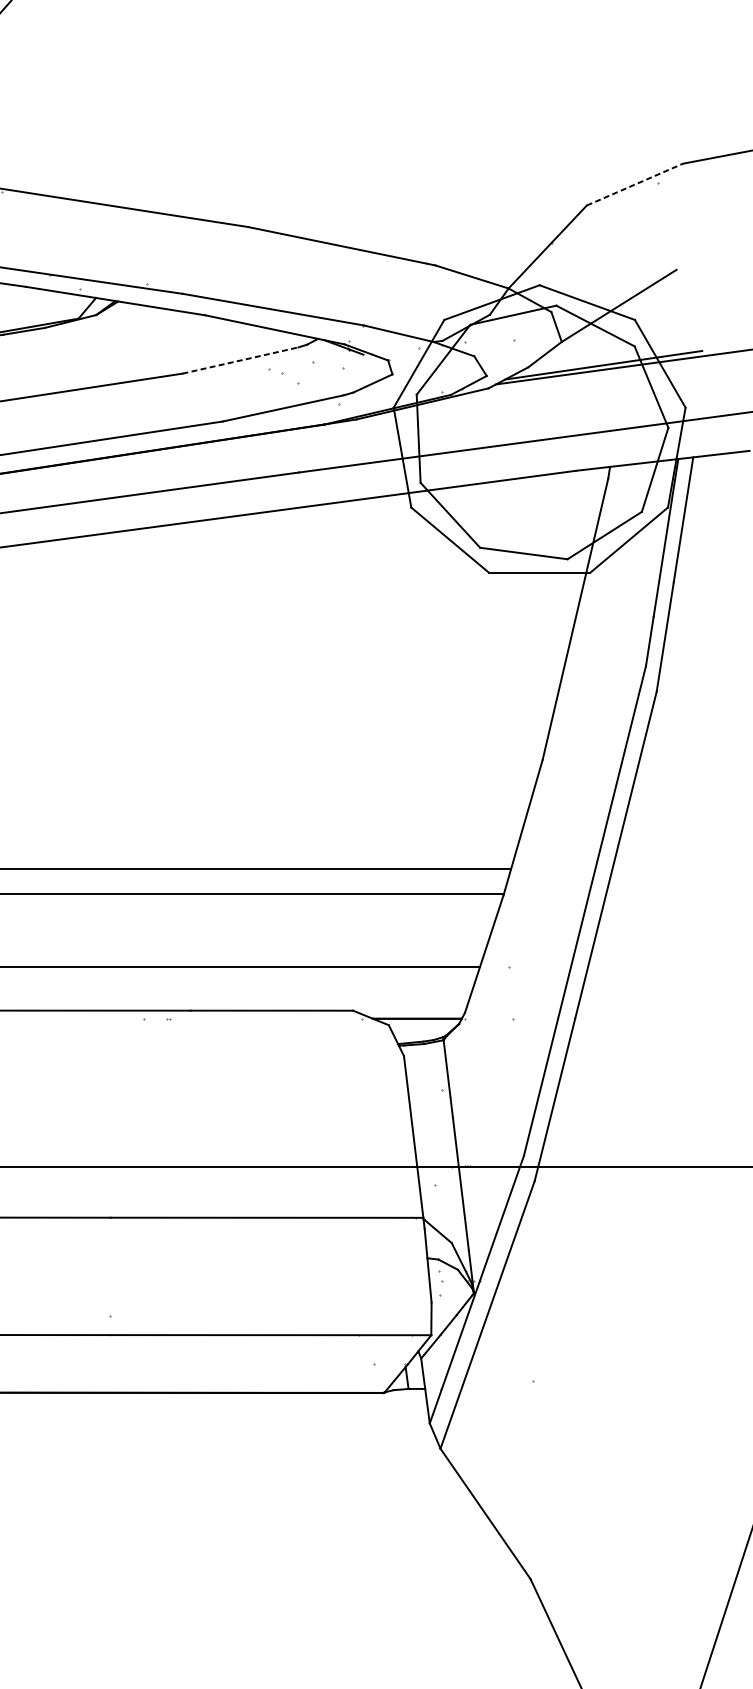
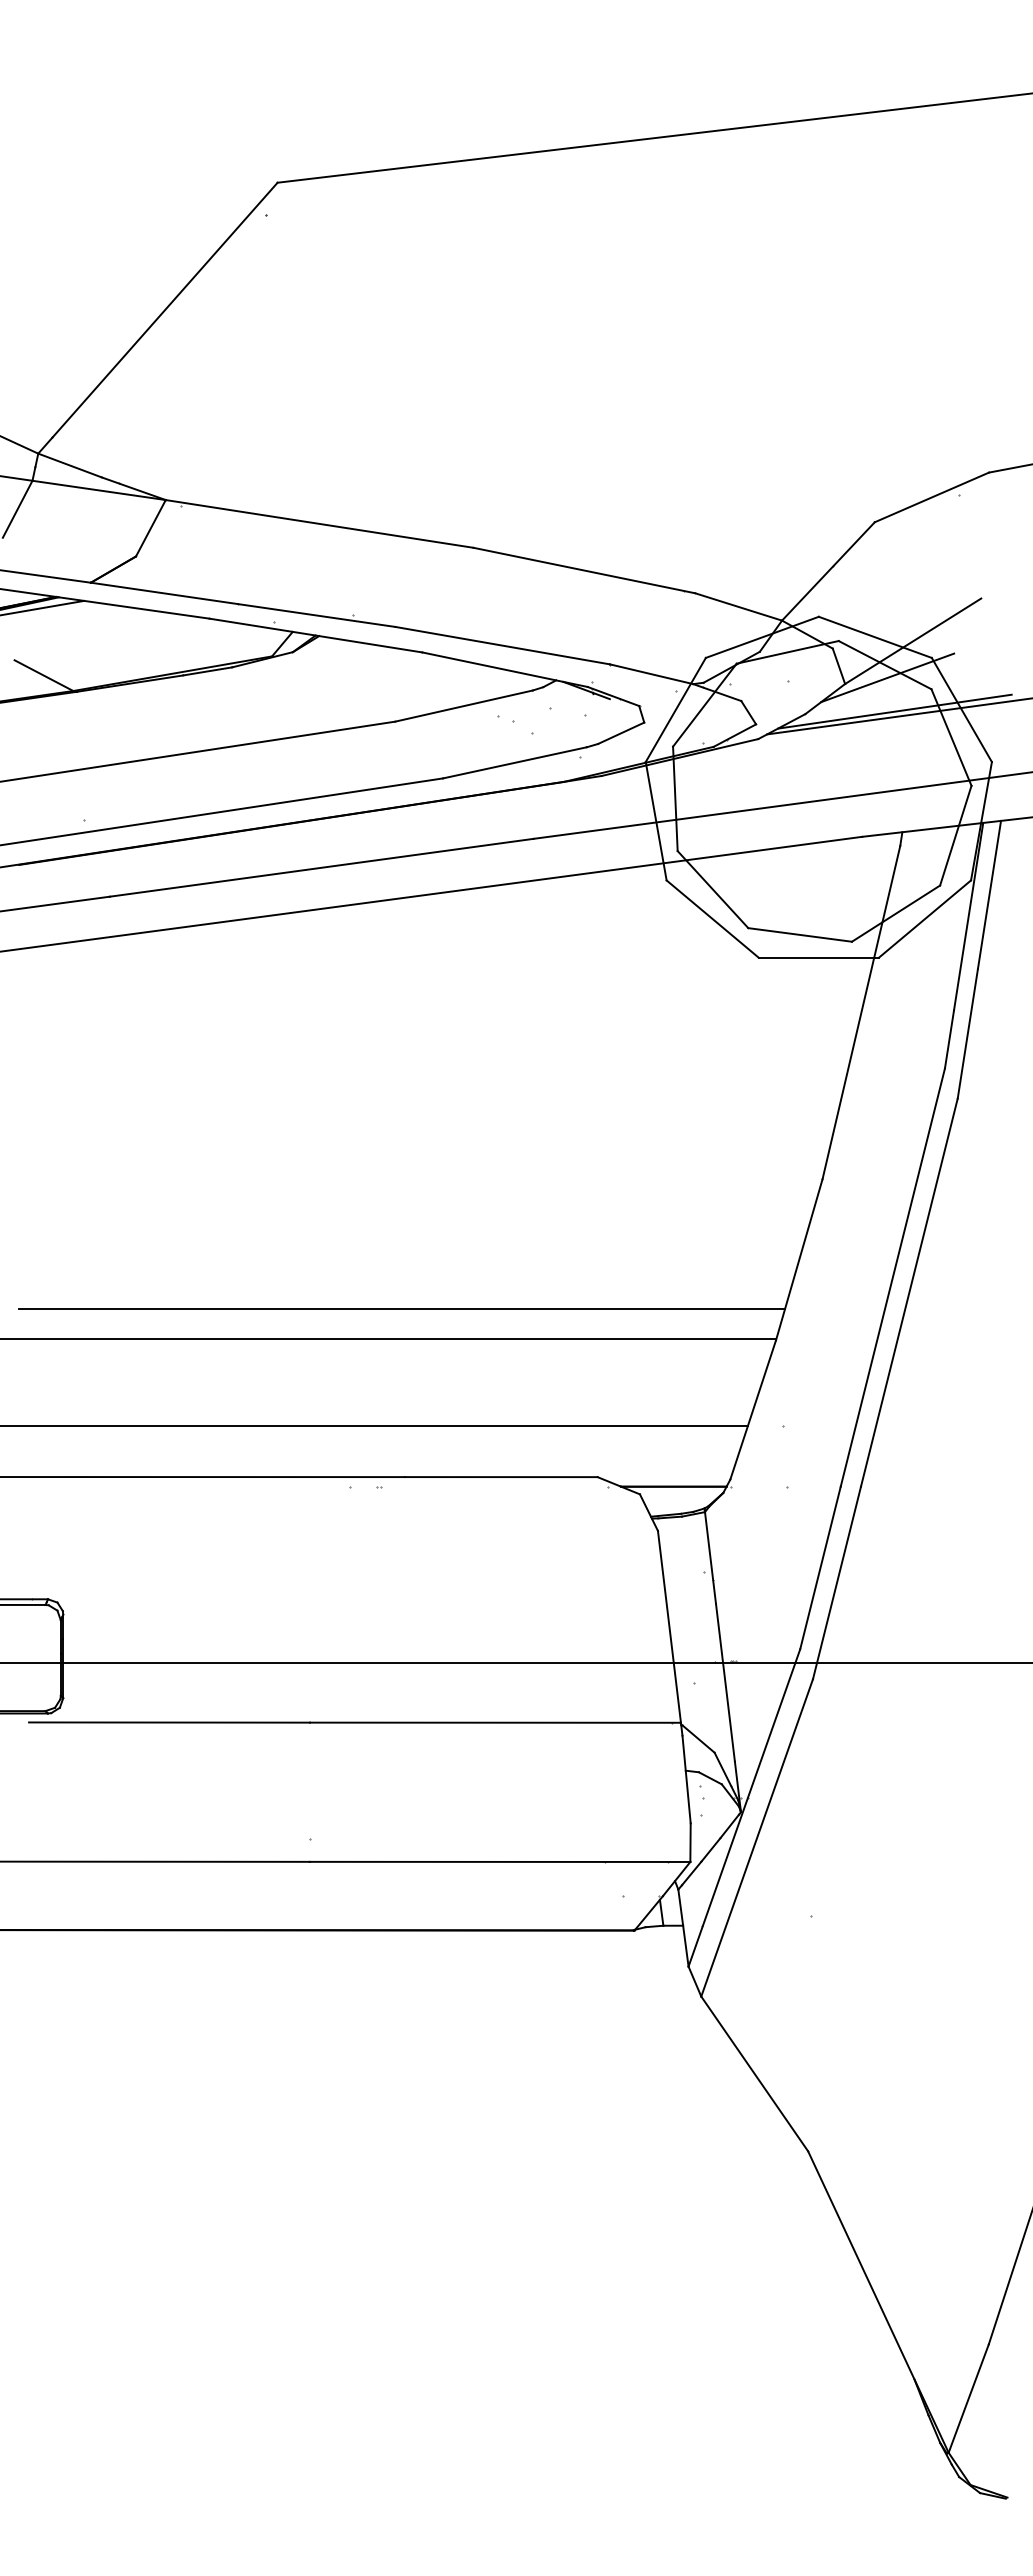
line: (635, 184) -> (932, 497), dashed -> solid
line: (597, 336) -> (887, 677), added
line: (240, 360) -> (464, 706), dashed -> solid

